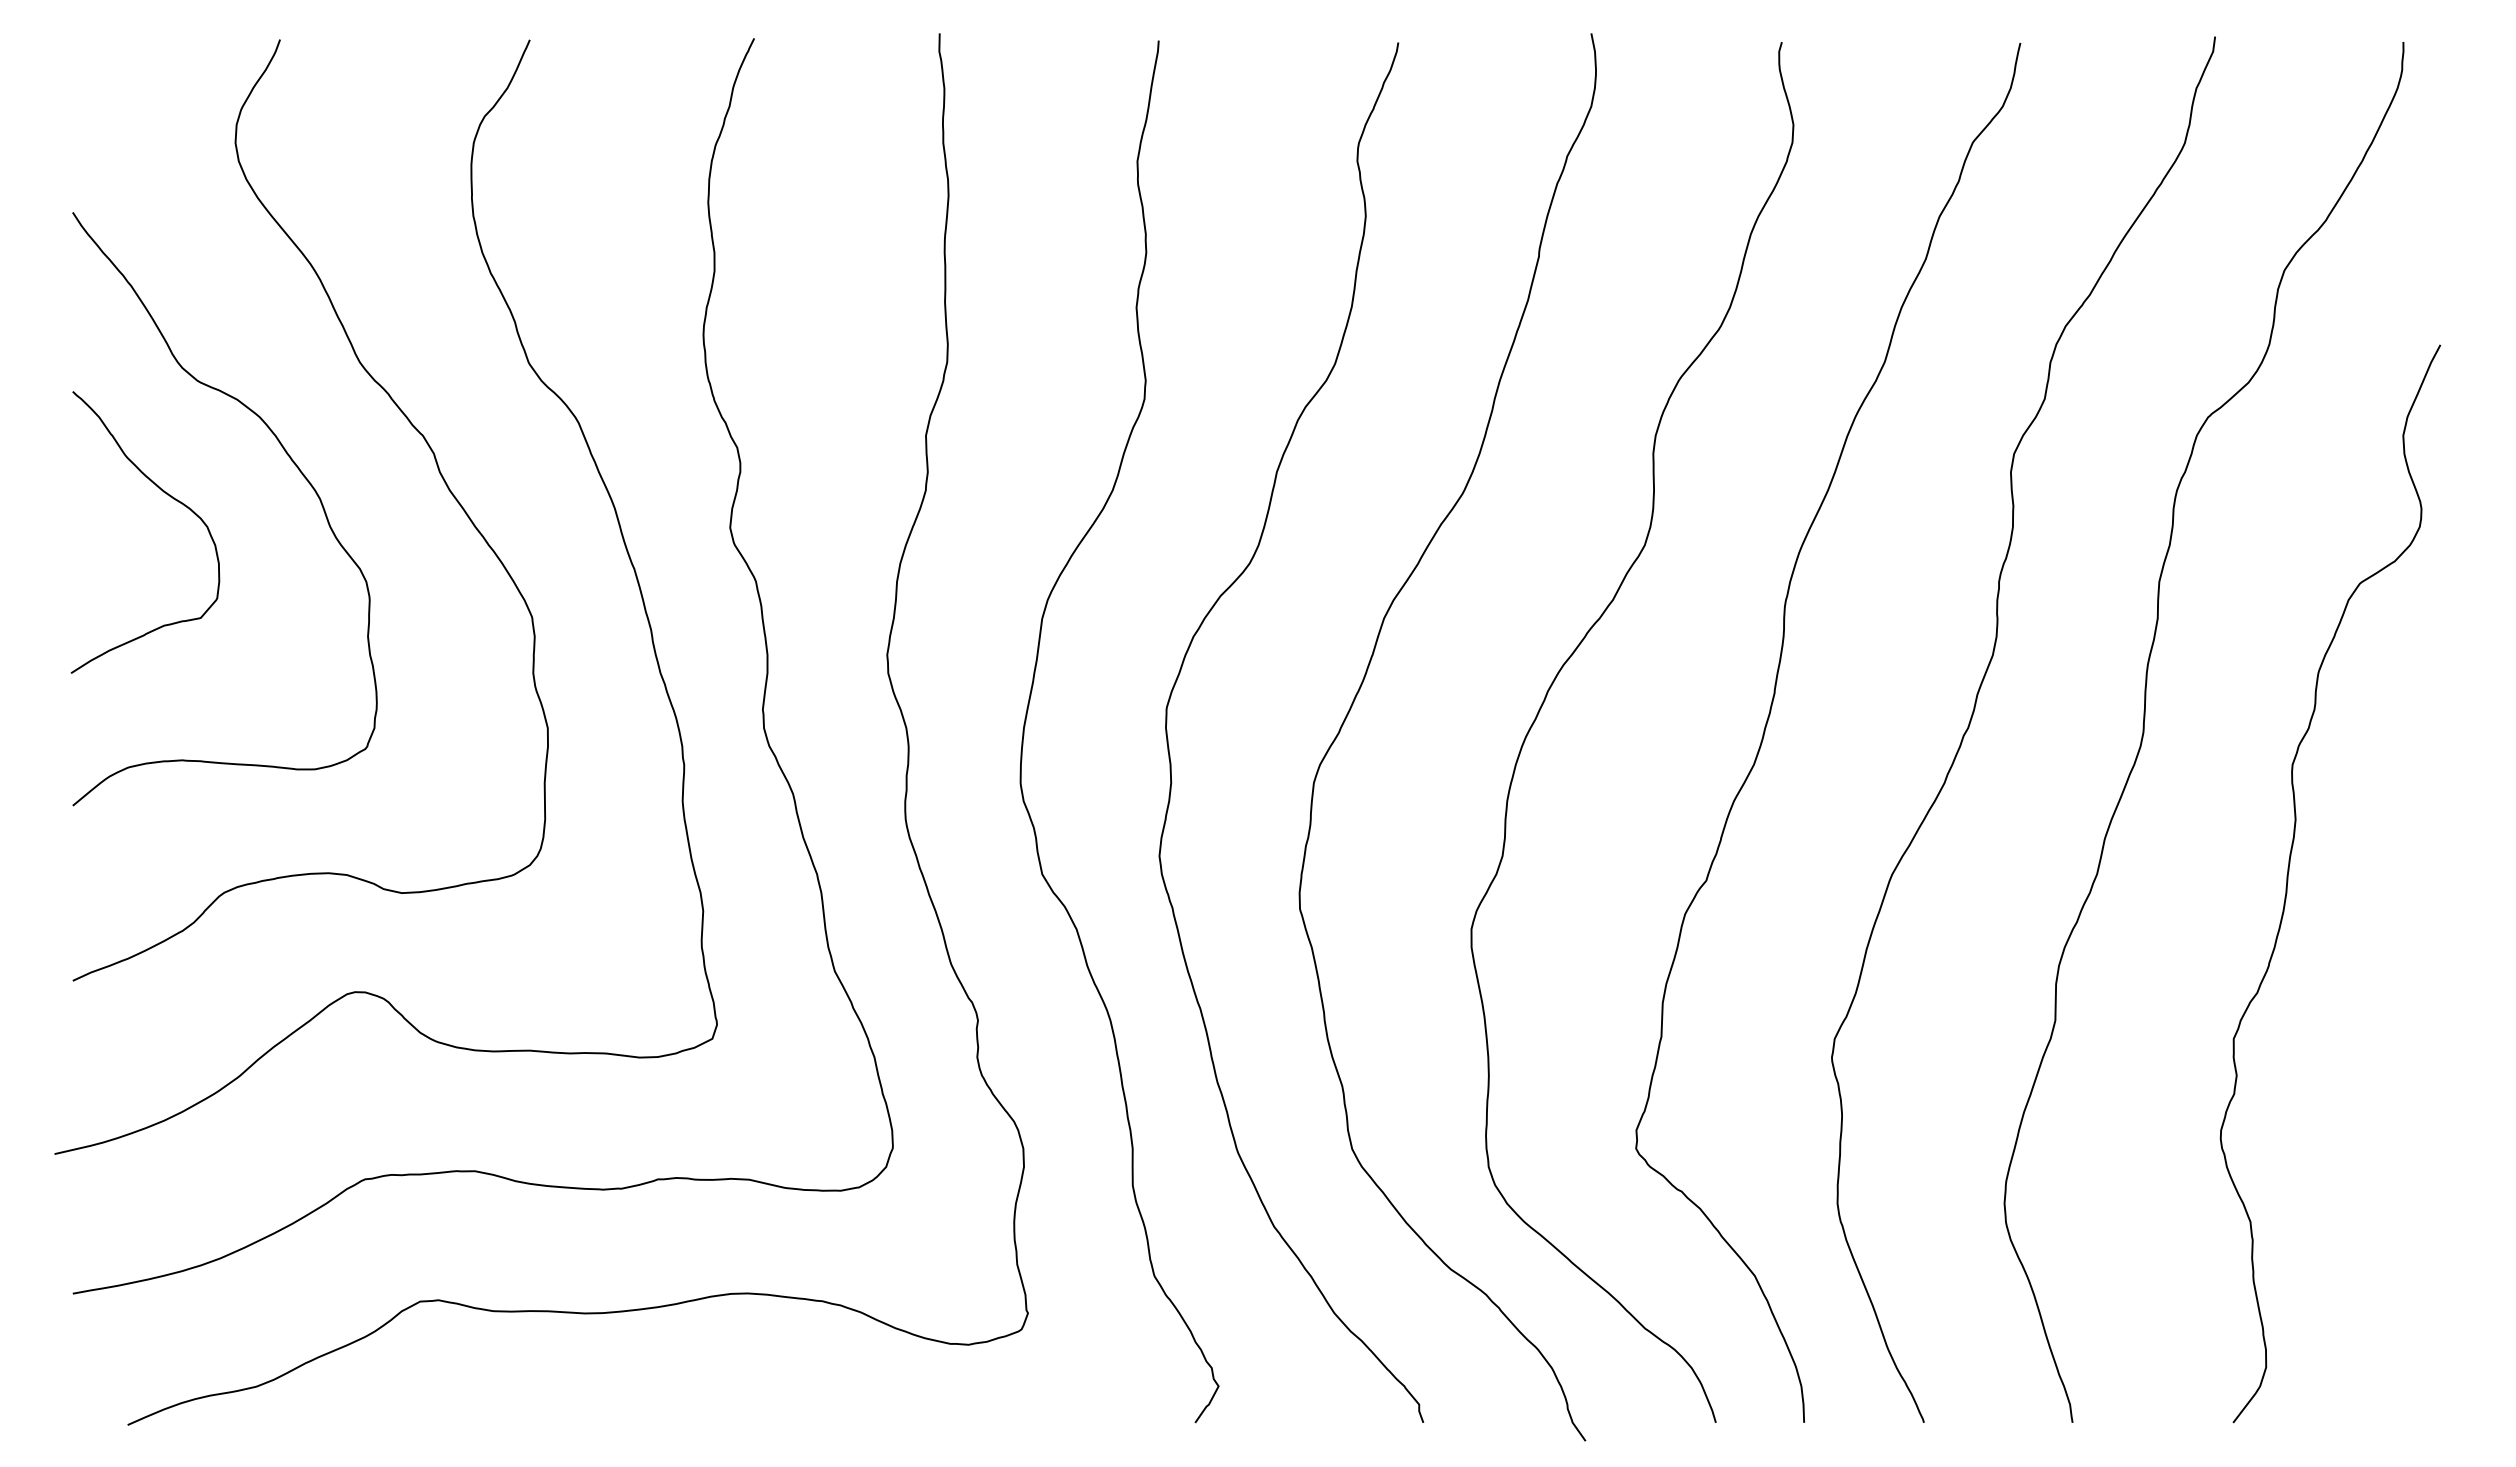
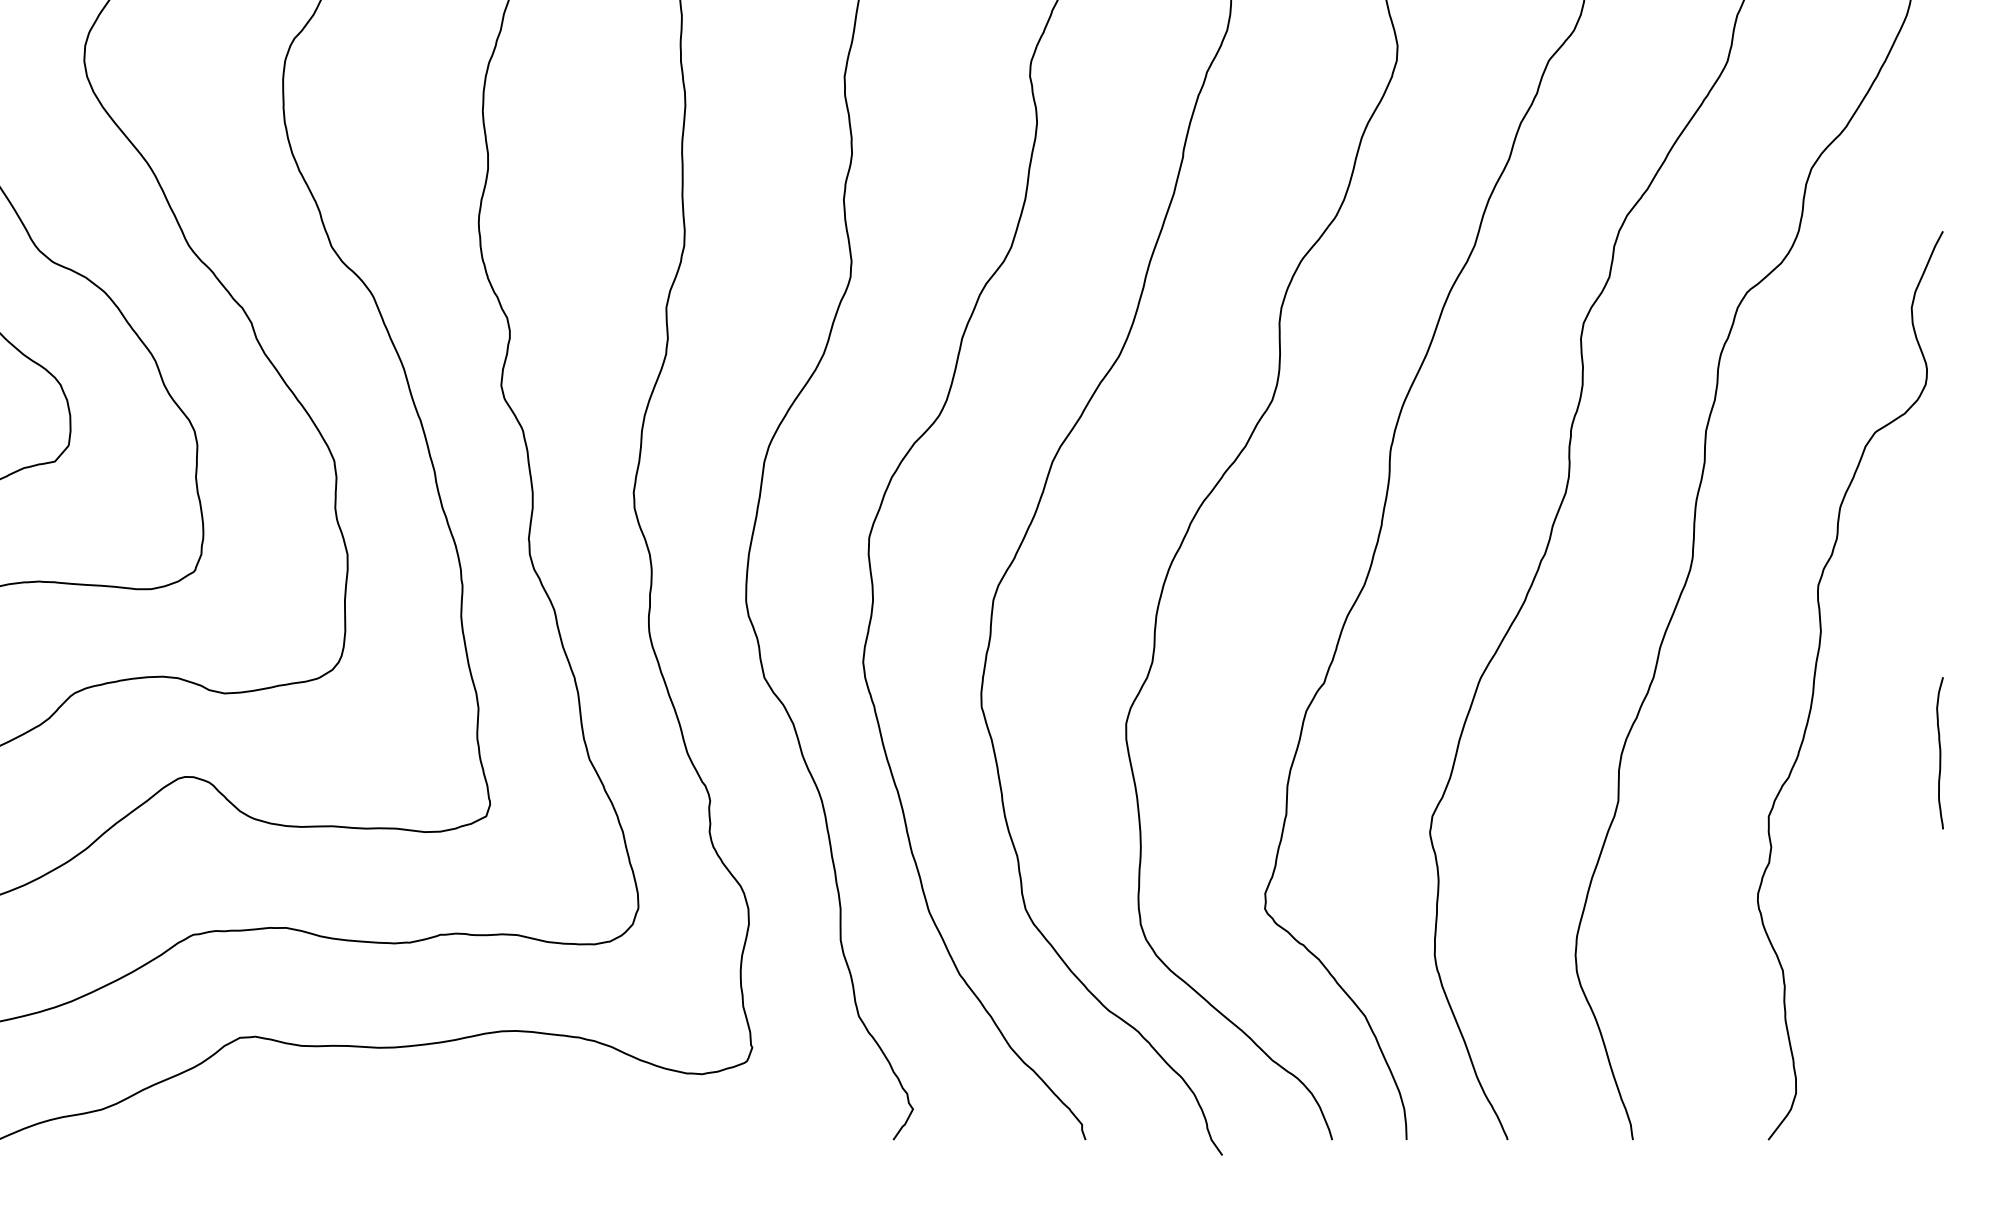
curve: (2436, 963) -> (1939, 752), added

